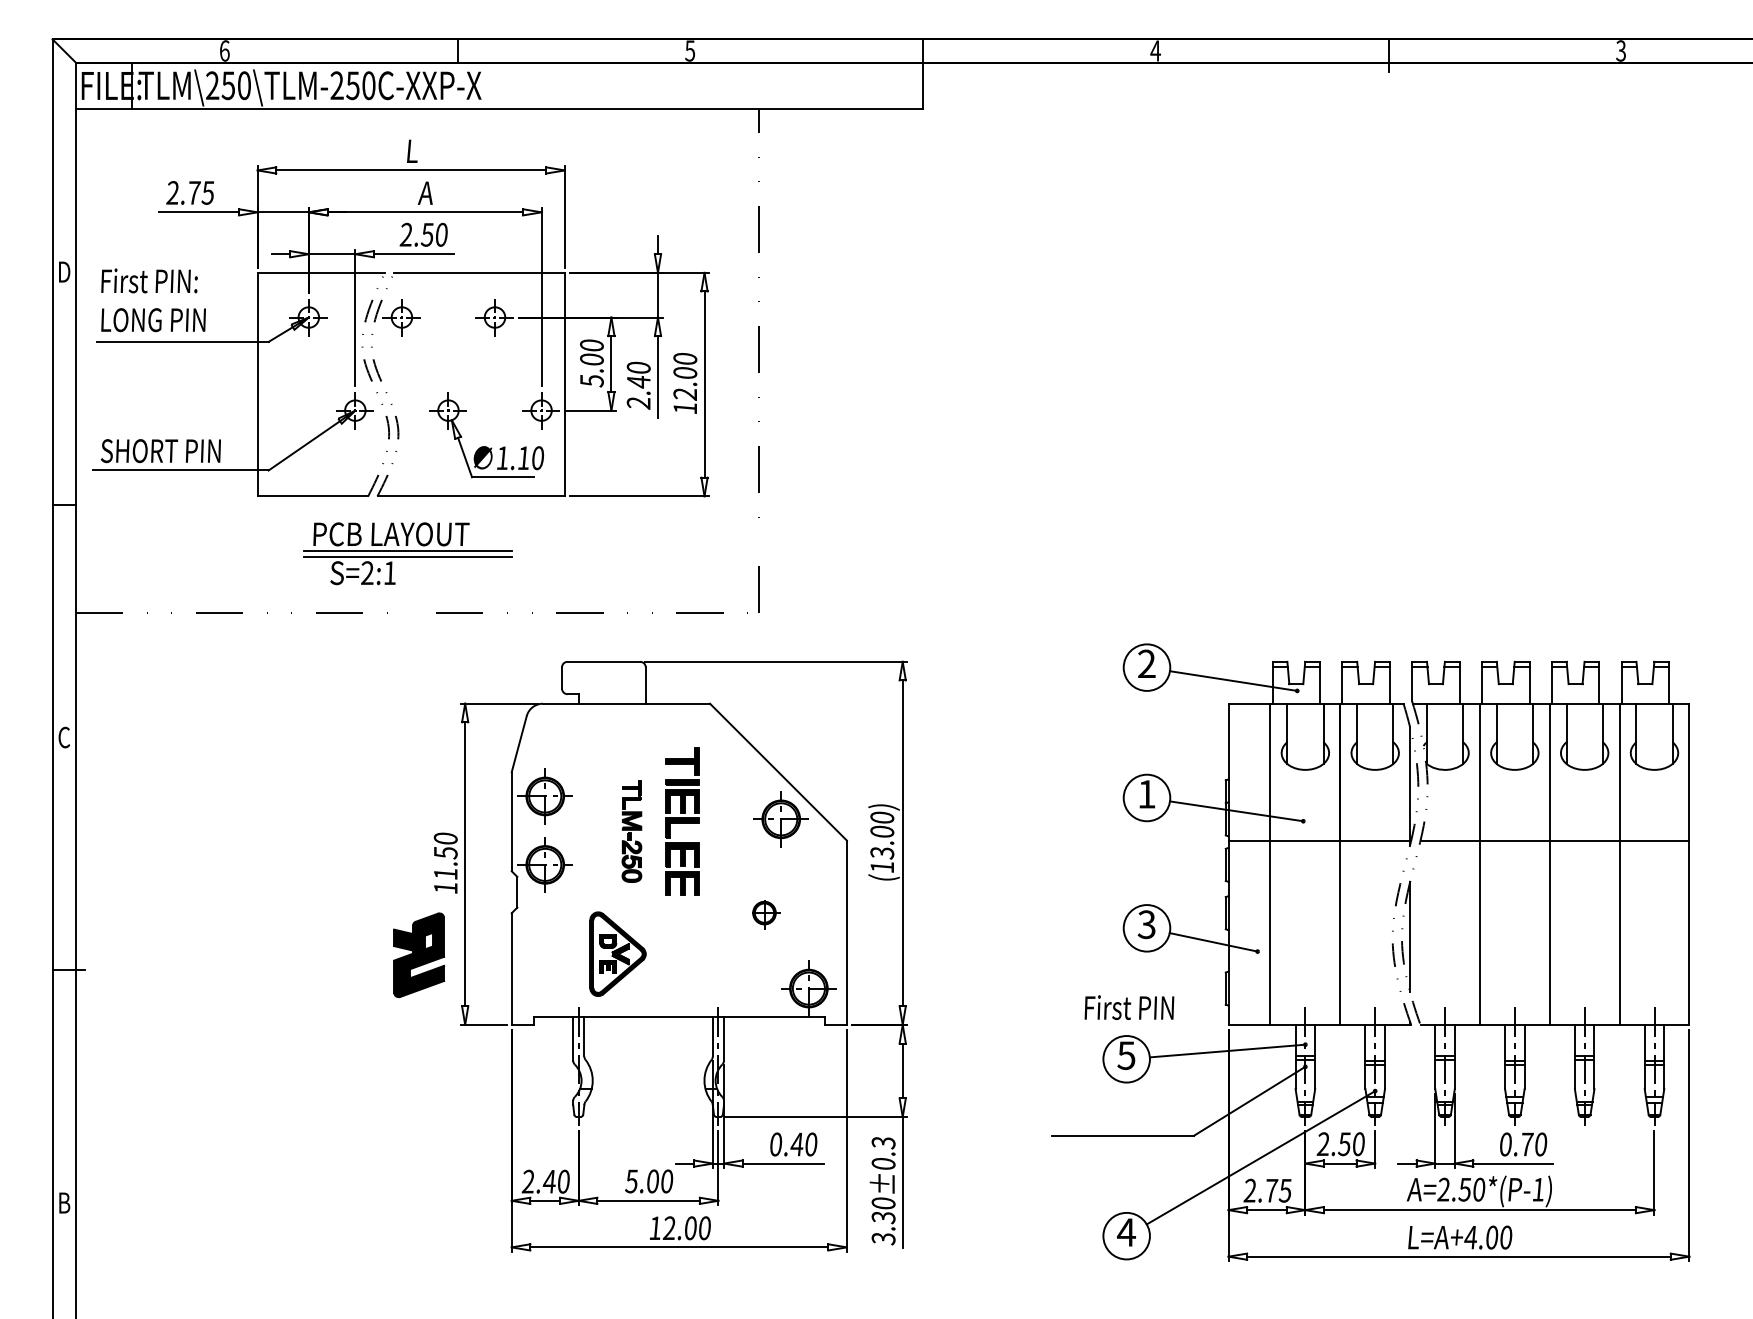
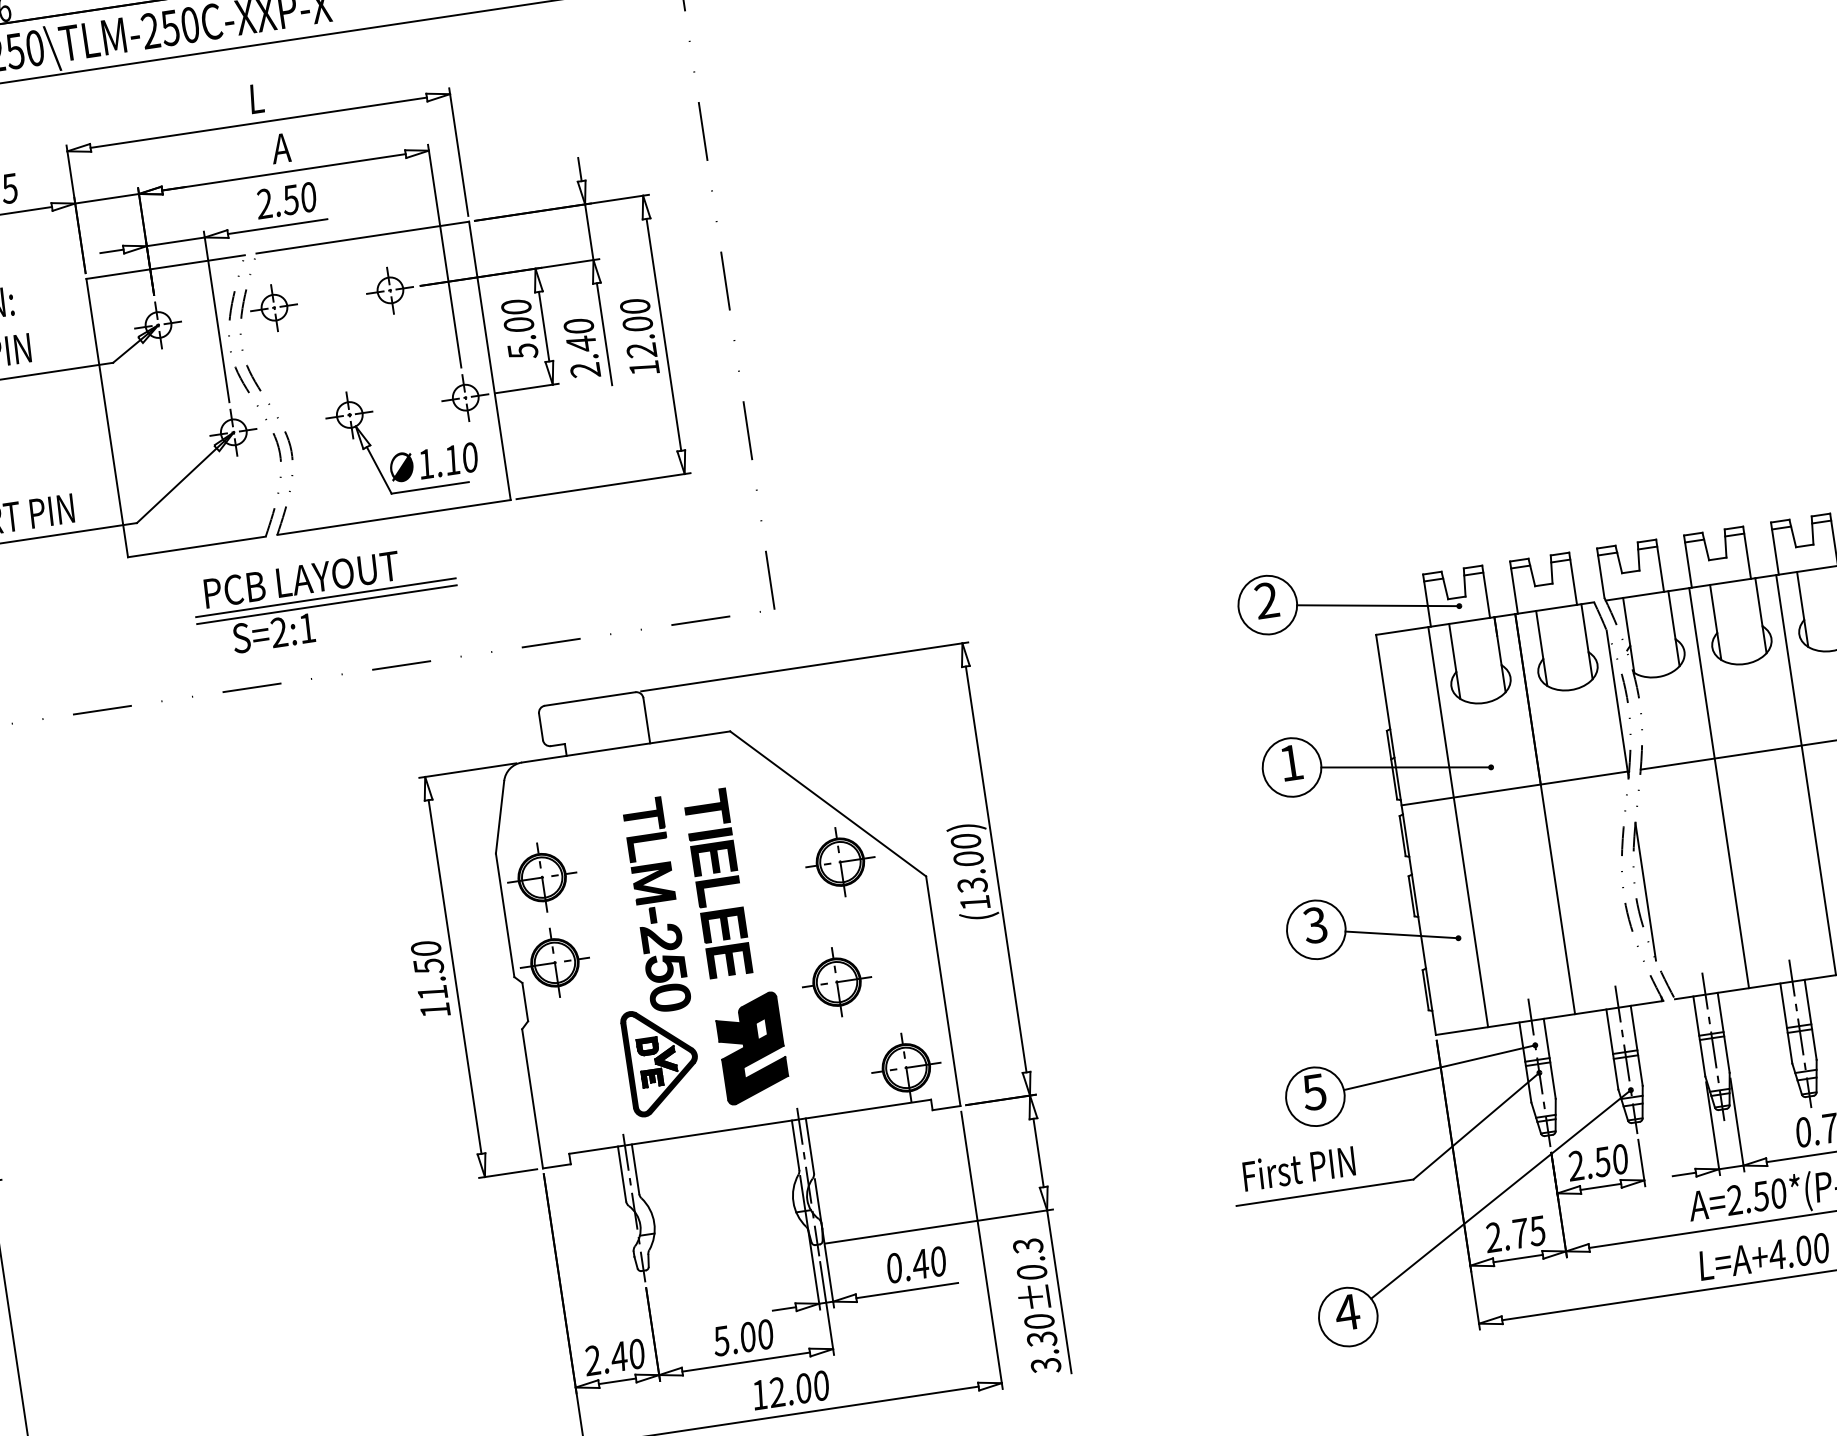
part: (631, 831) -> (656, 905), size x1.67
part: (764, 912) -> (836, 981), size x1.67
part: (419, 955) -> (752, 1048), moved
text: (1129, 1007) -> (1299, 1168), moved

